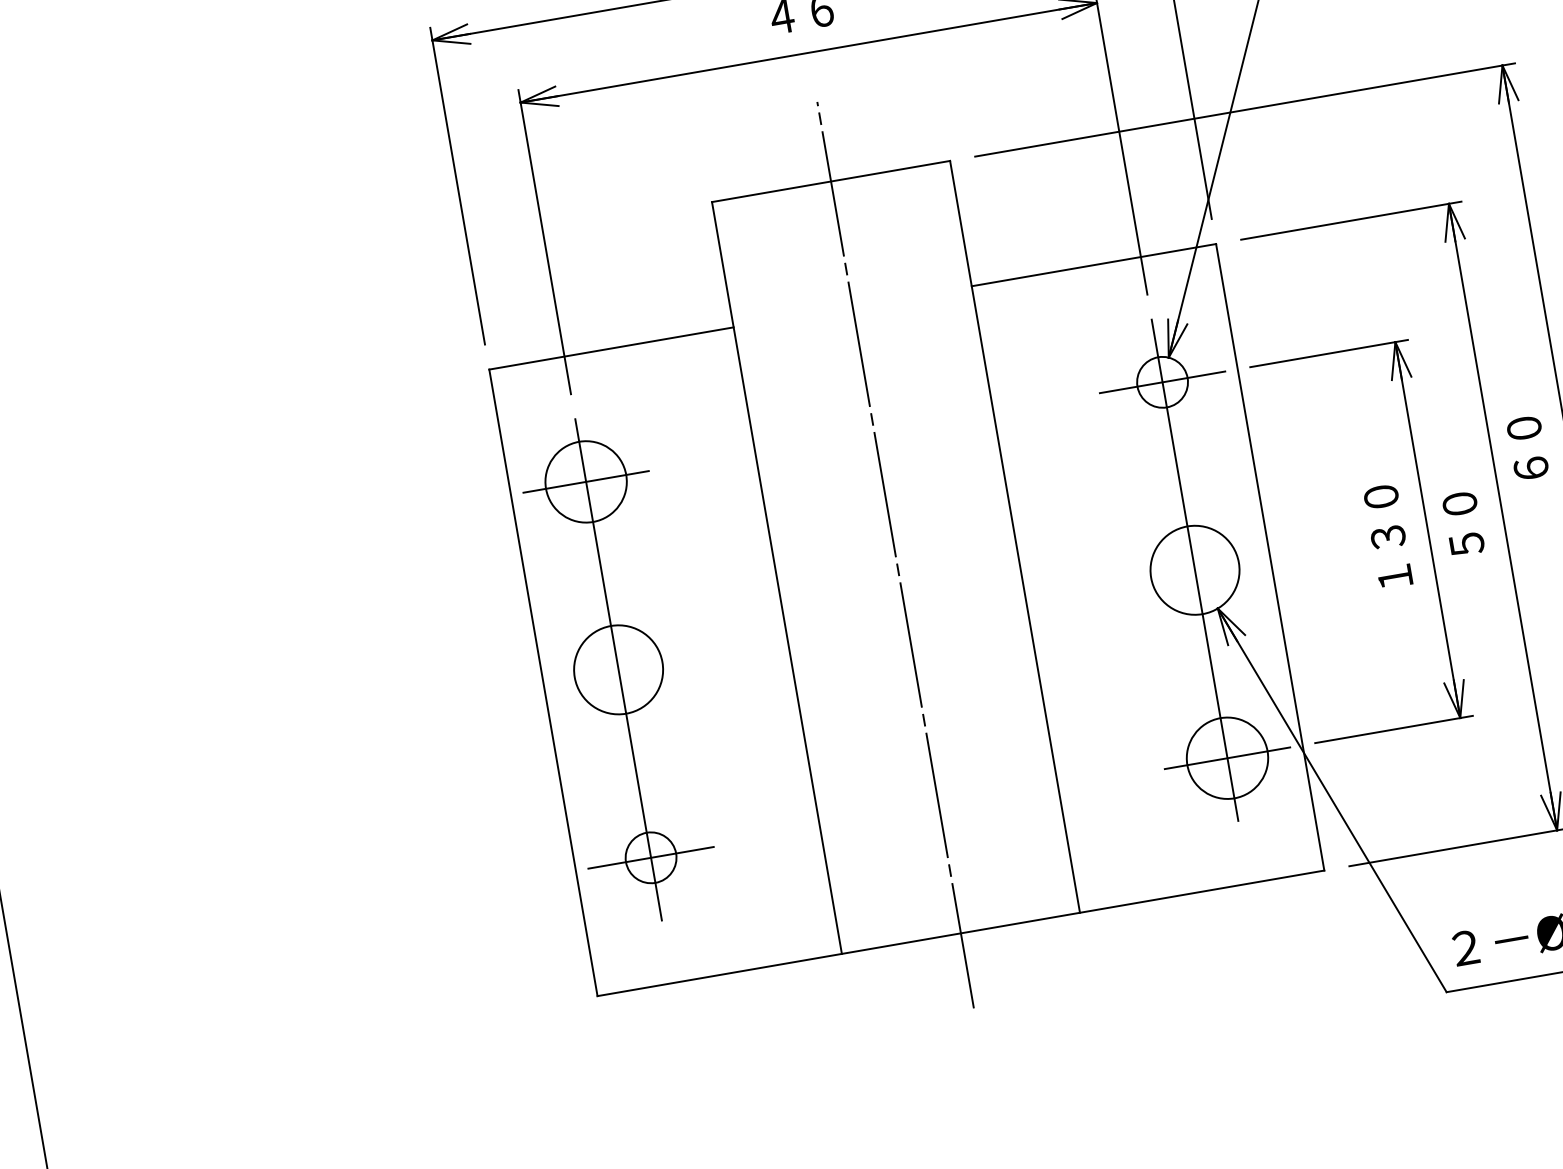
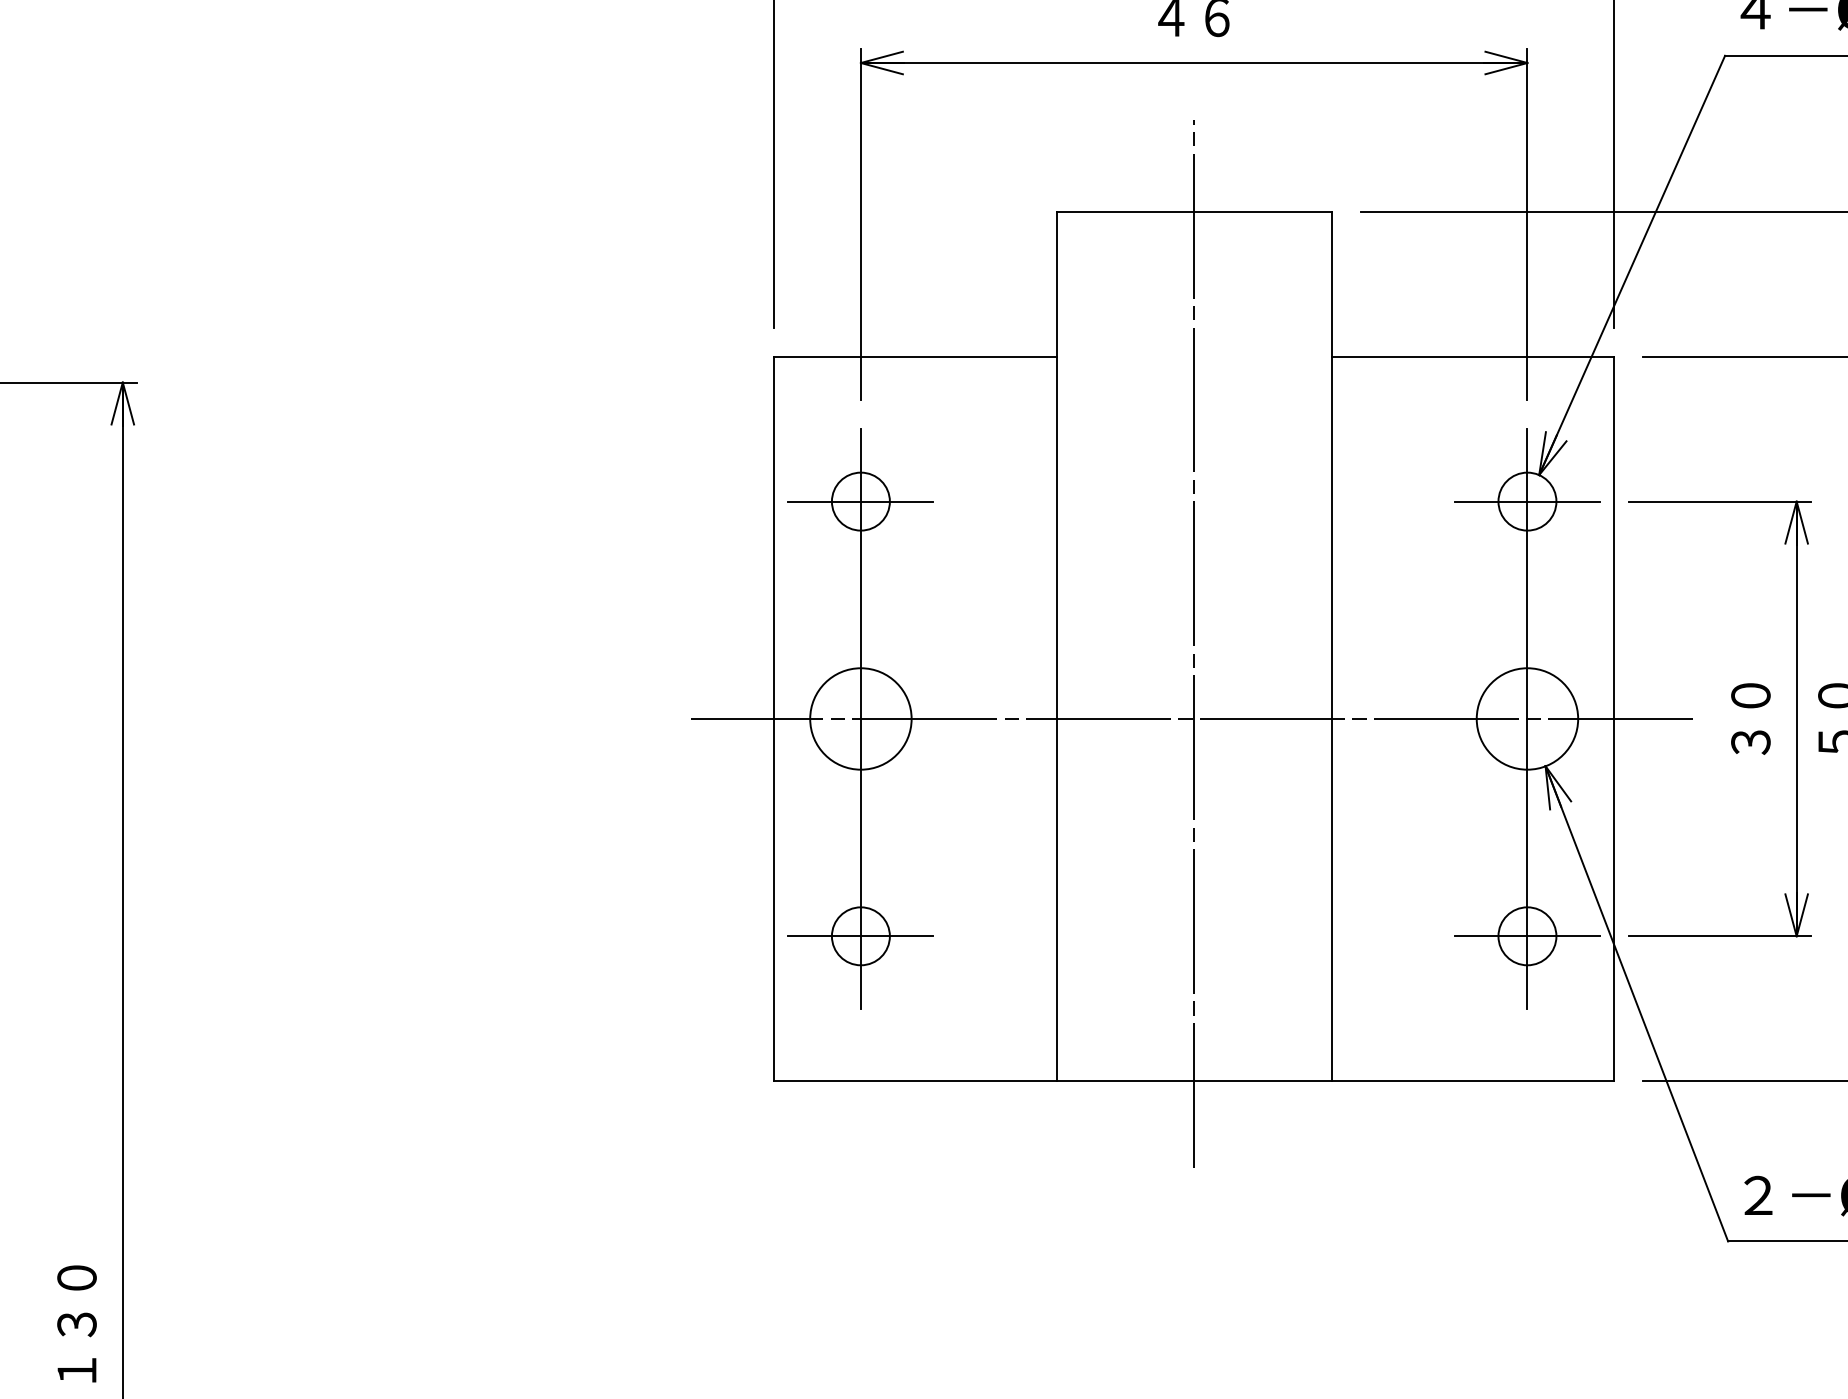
circle: (585, 481) -> (860, 501), size x0.62
text: (1387, 536) -> (1750, 718), １３０ -> ３０
line: (904, 620) -> (1191, 718), added
circle: (1227, 758) -> (1527, 936), size x0.62

